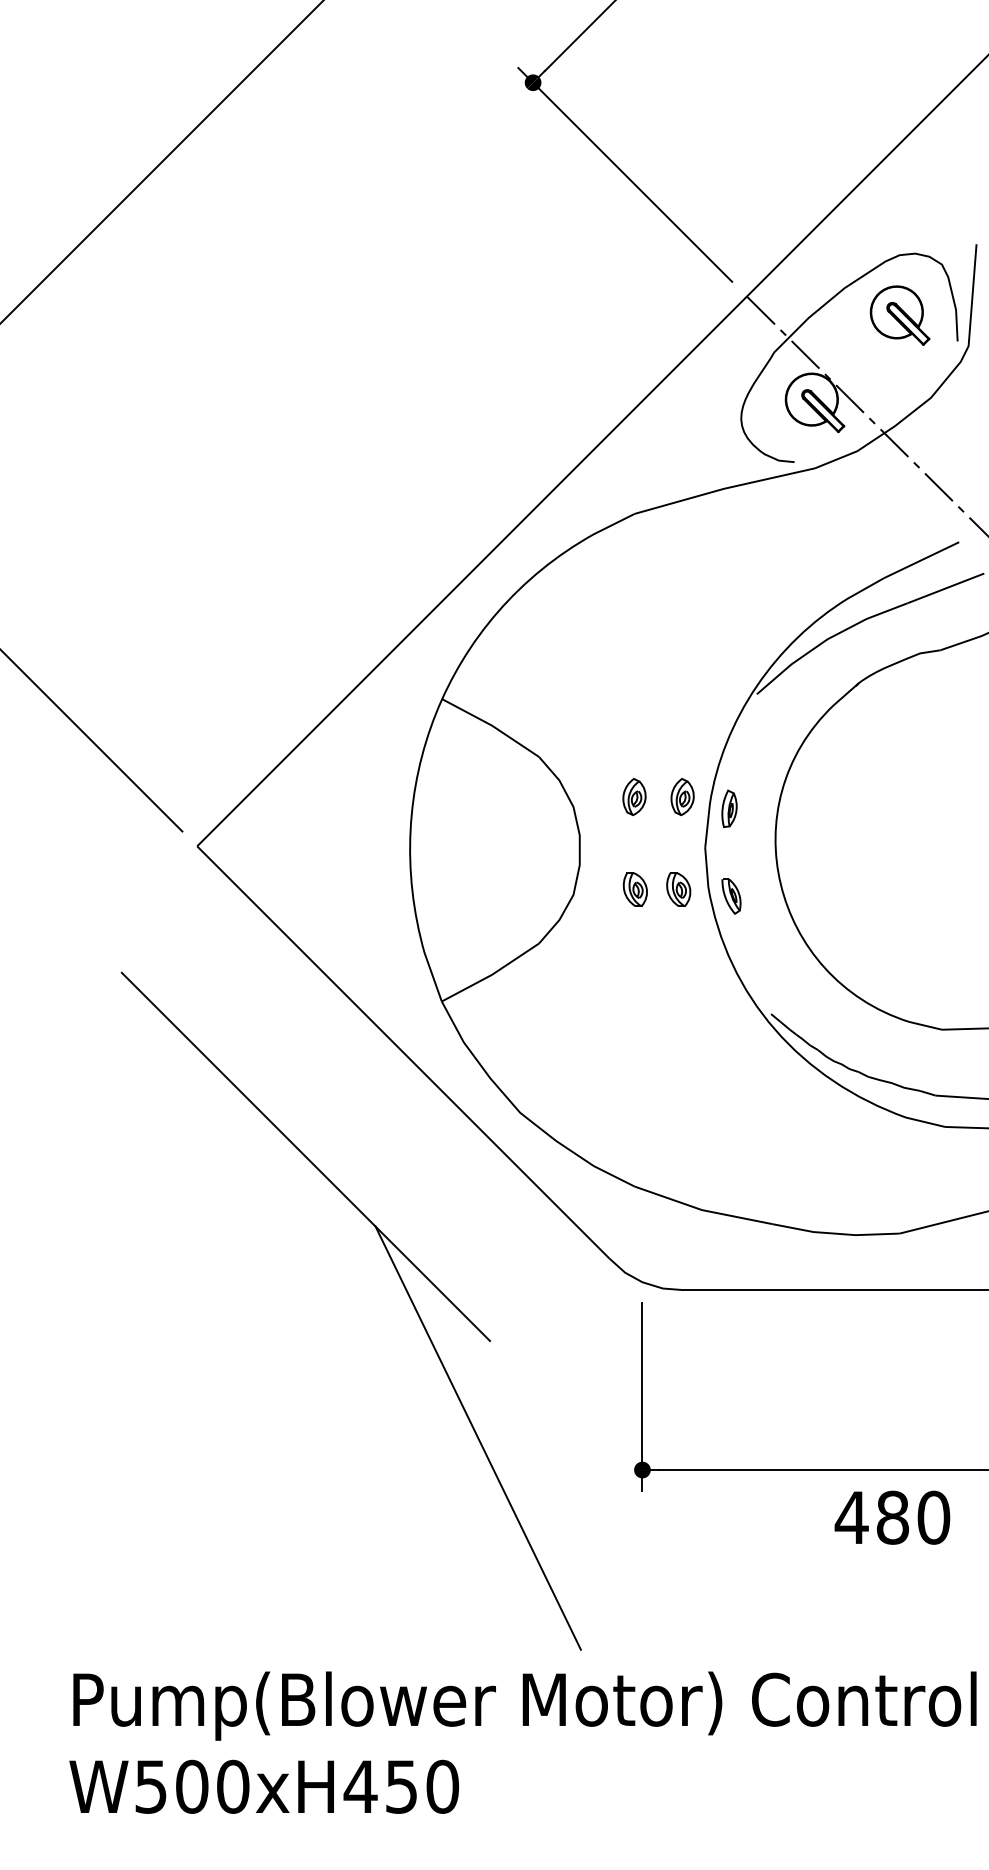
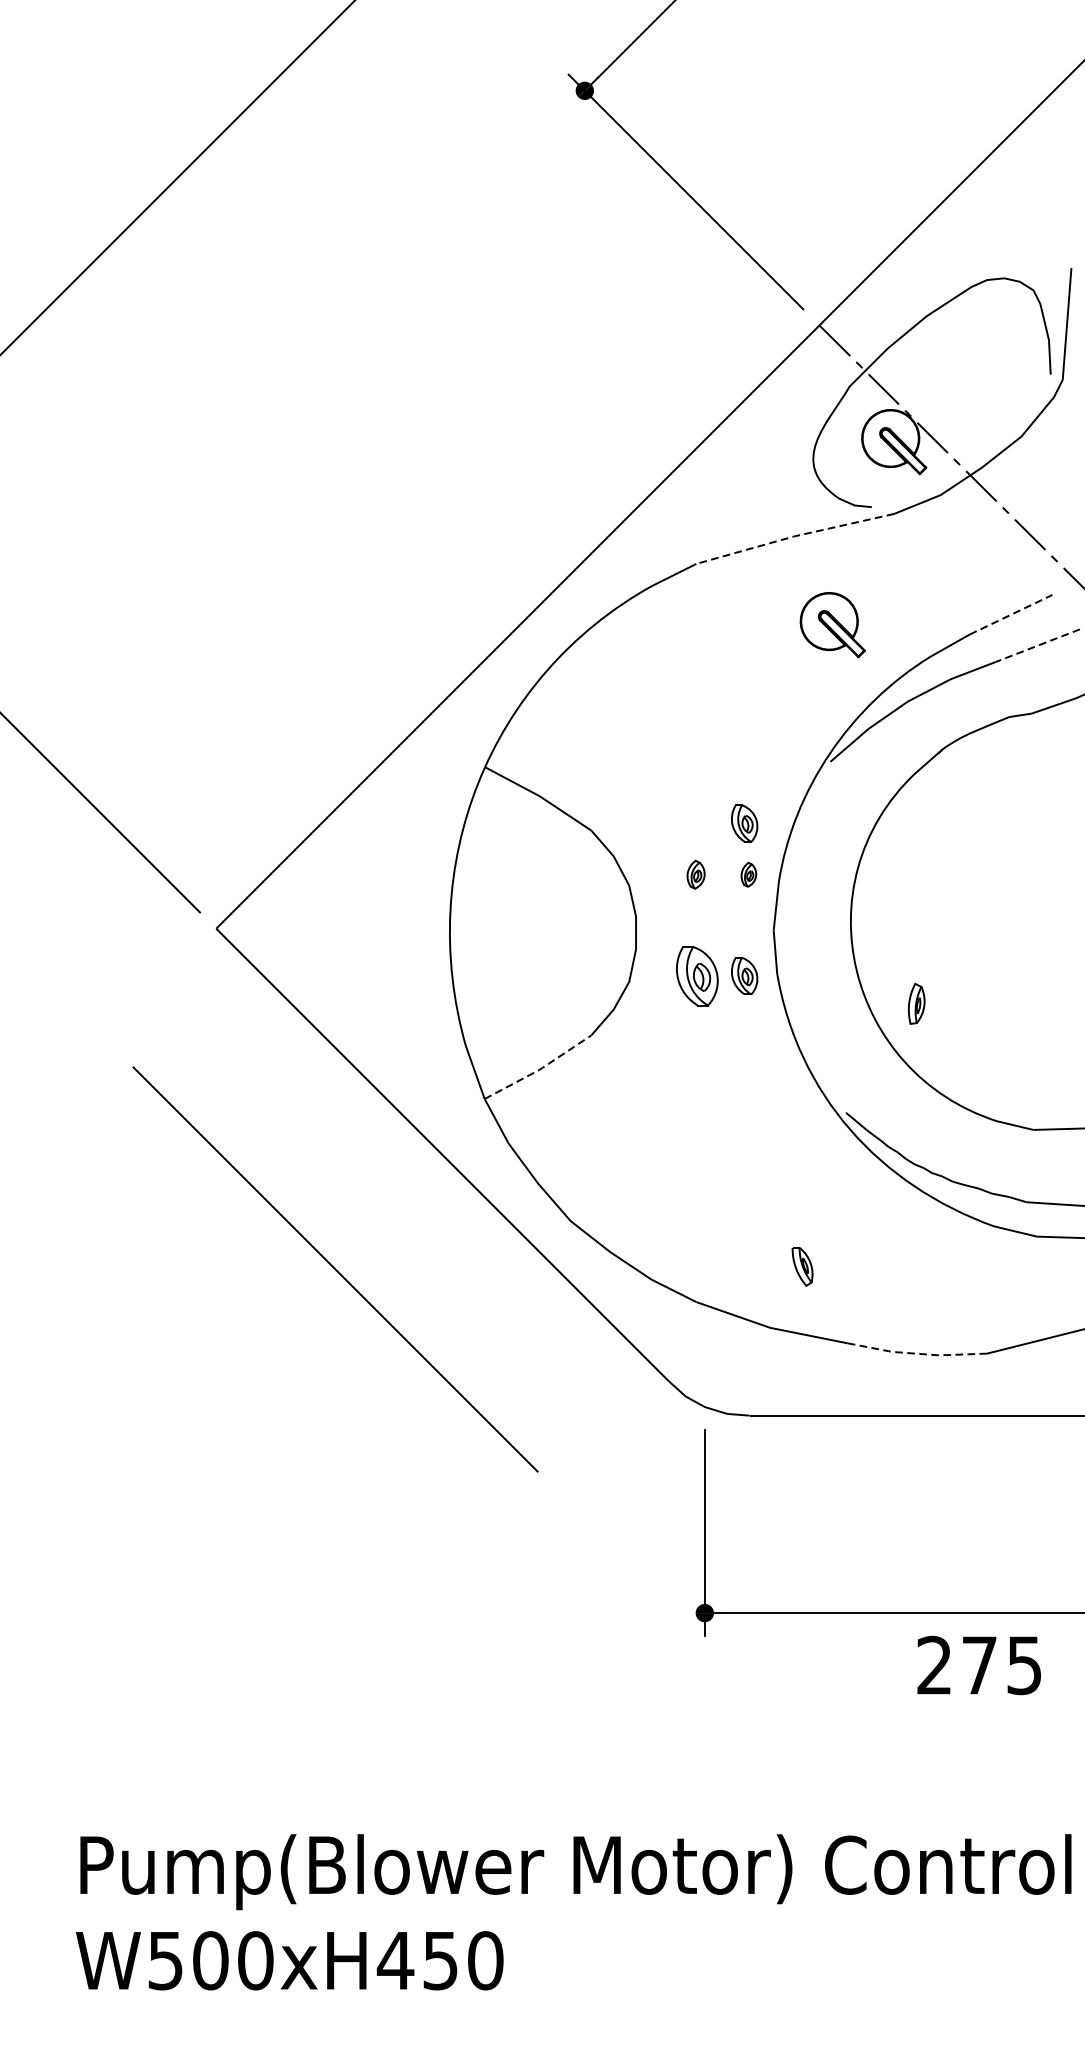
part: (899, 315) -> (832, 624), moved
line: (724, 488) -> (794, 536), solid -> dashed
line: (921, 560) -> (1011, 615), solid -> dashed
line: (945, 588) -> (1037, 645), solid -> dashed
part: (678, 750) -> (744, 823), added
part: (634, 797) -> (696, 875), size x0.7
part: (682, 797) -> (748, 875), size x0.6
part: (729, 808) -> (916, 1003), moved
part: (634, 889) -> (696, 976), size x1.6
part: (731, 896) -> (802, 1266), moved
line: (491, 974) -> (539, 1069), solid -> dashed
line: (836, 1233) -> (917, 1353), solid -> dashed
line: (477, 1437) -> (523, 1577), removed
text: (892, 1517) -> (979, 1665), 480 -> 275

